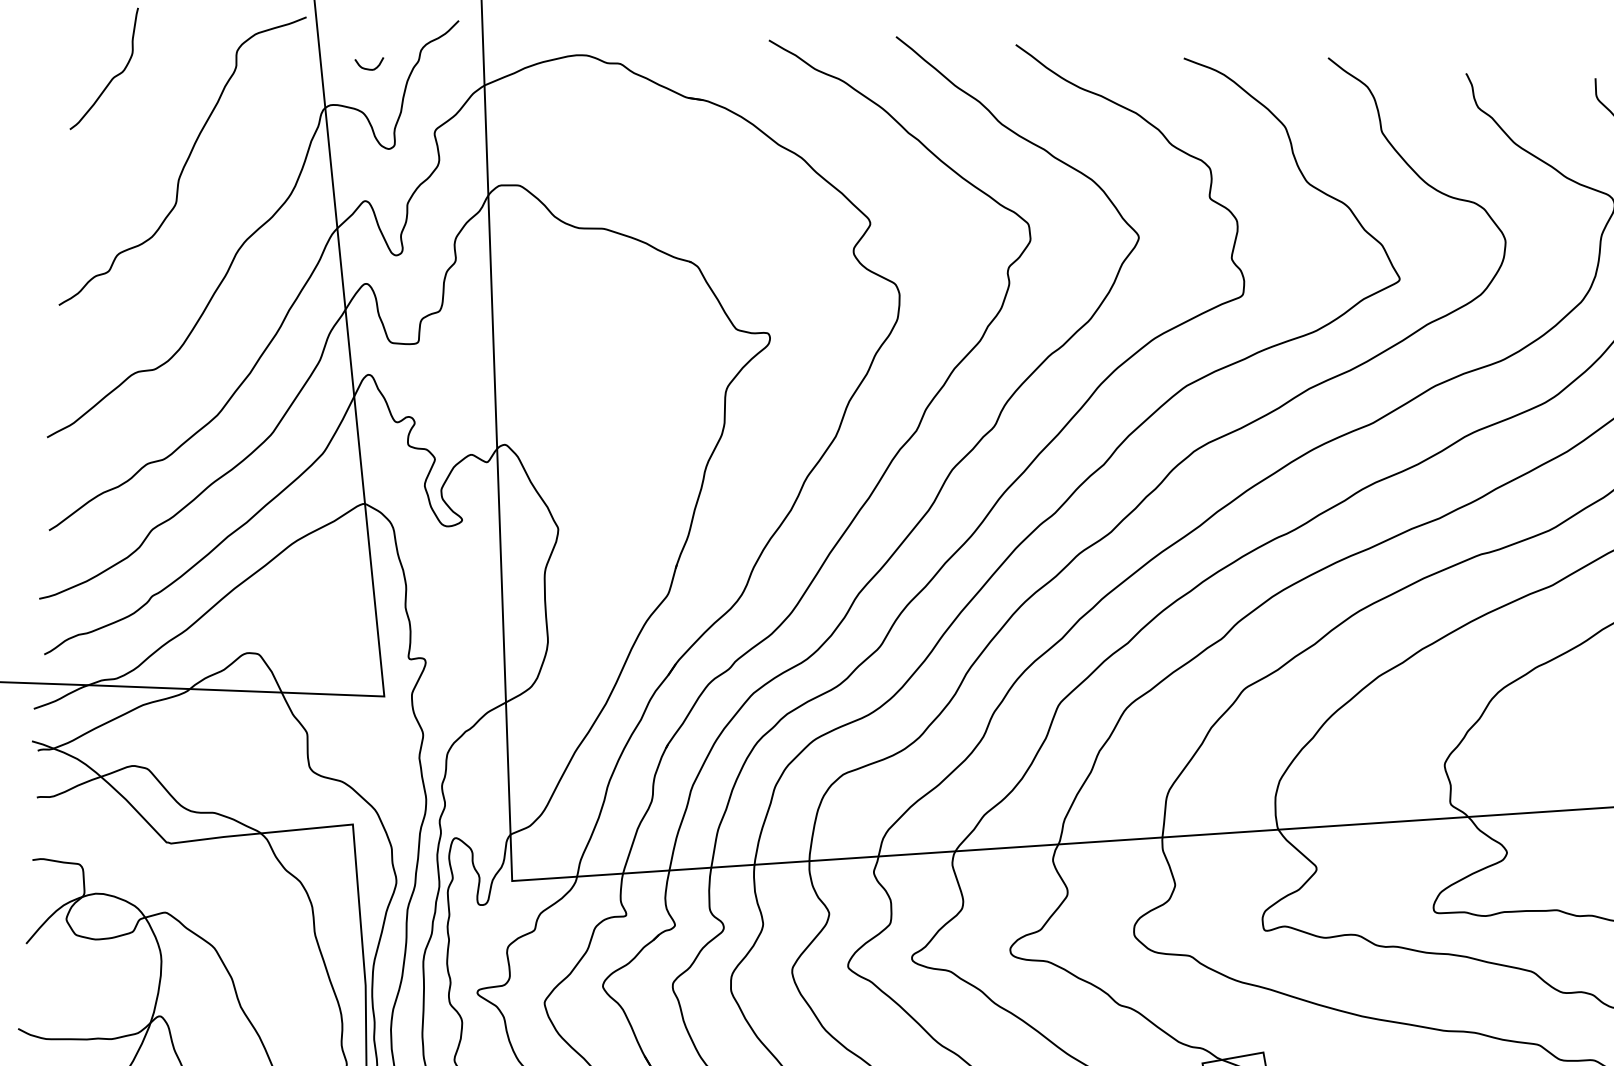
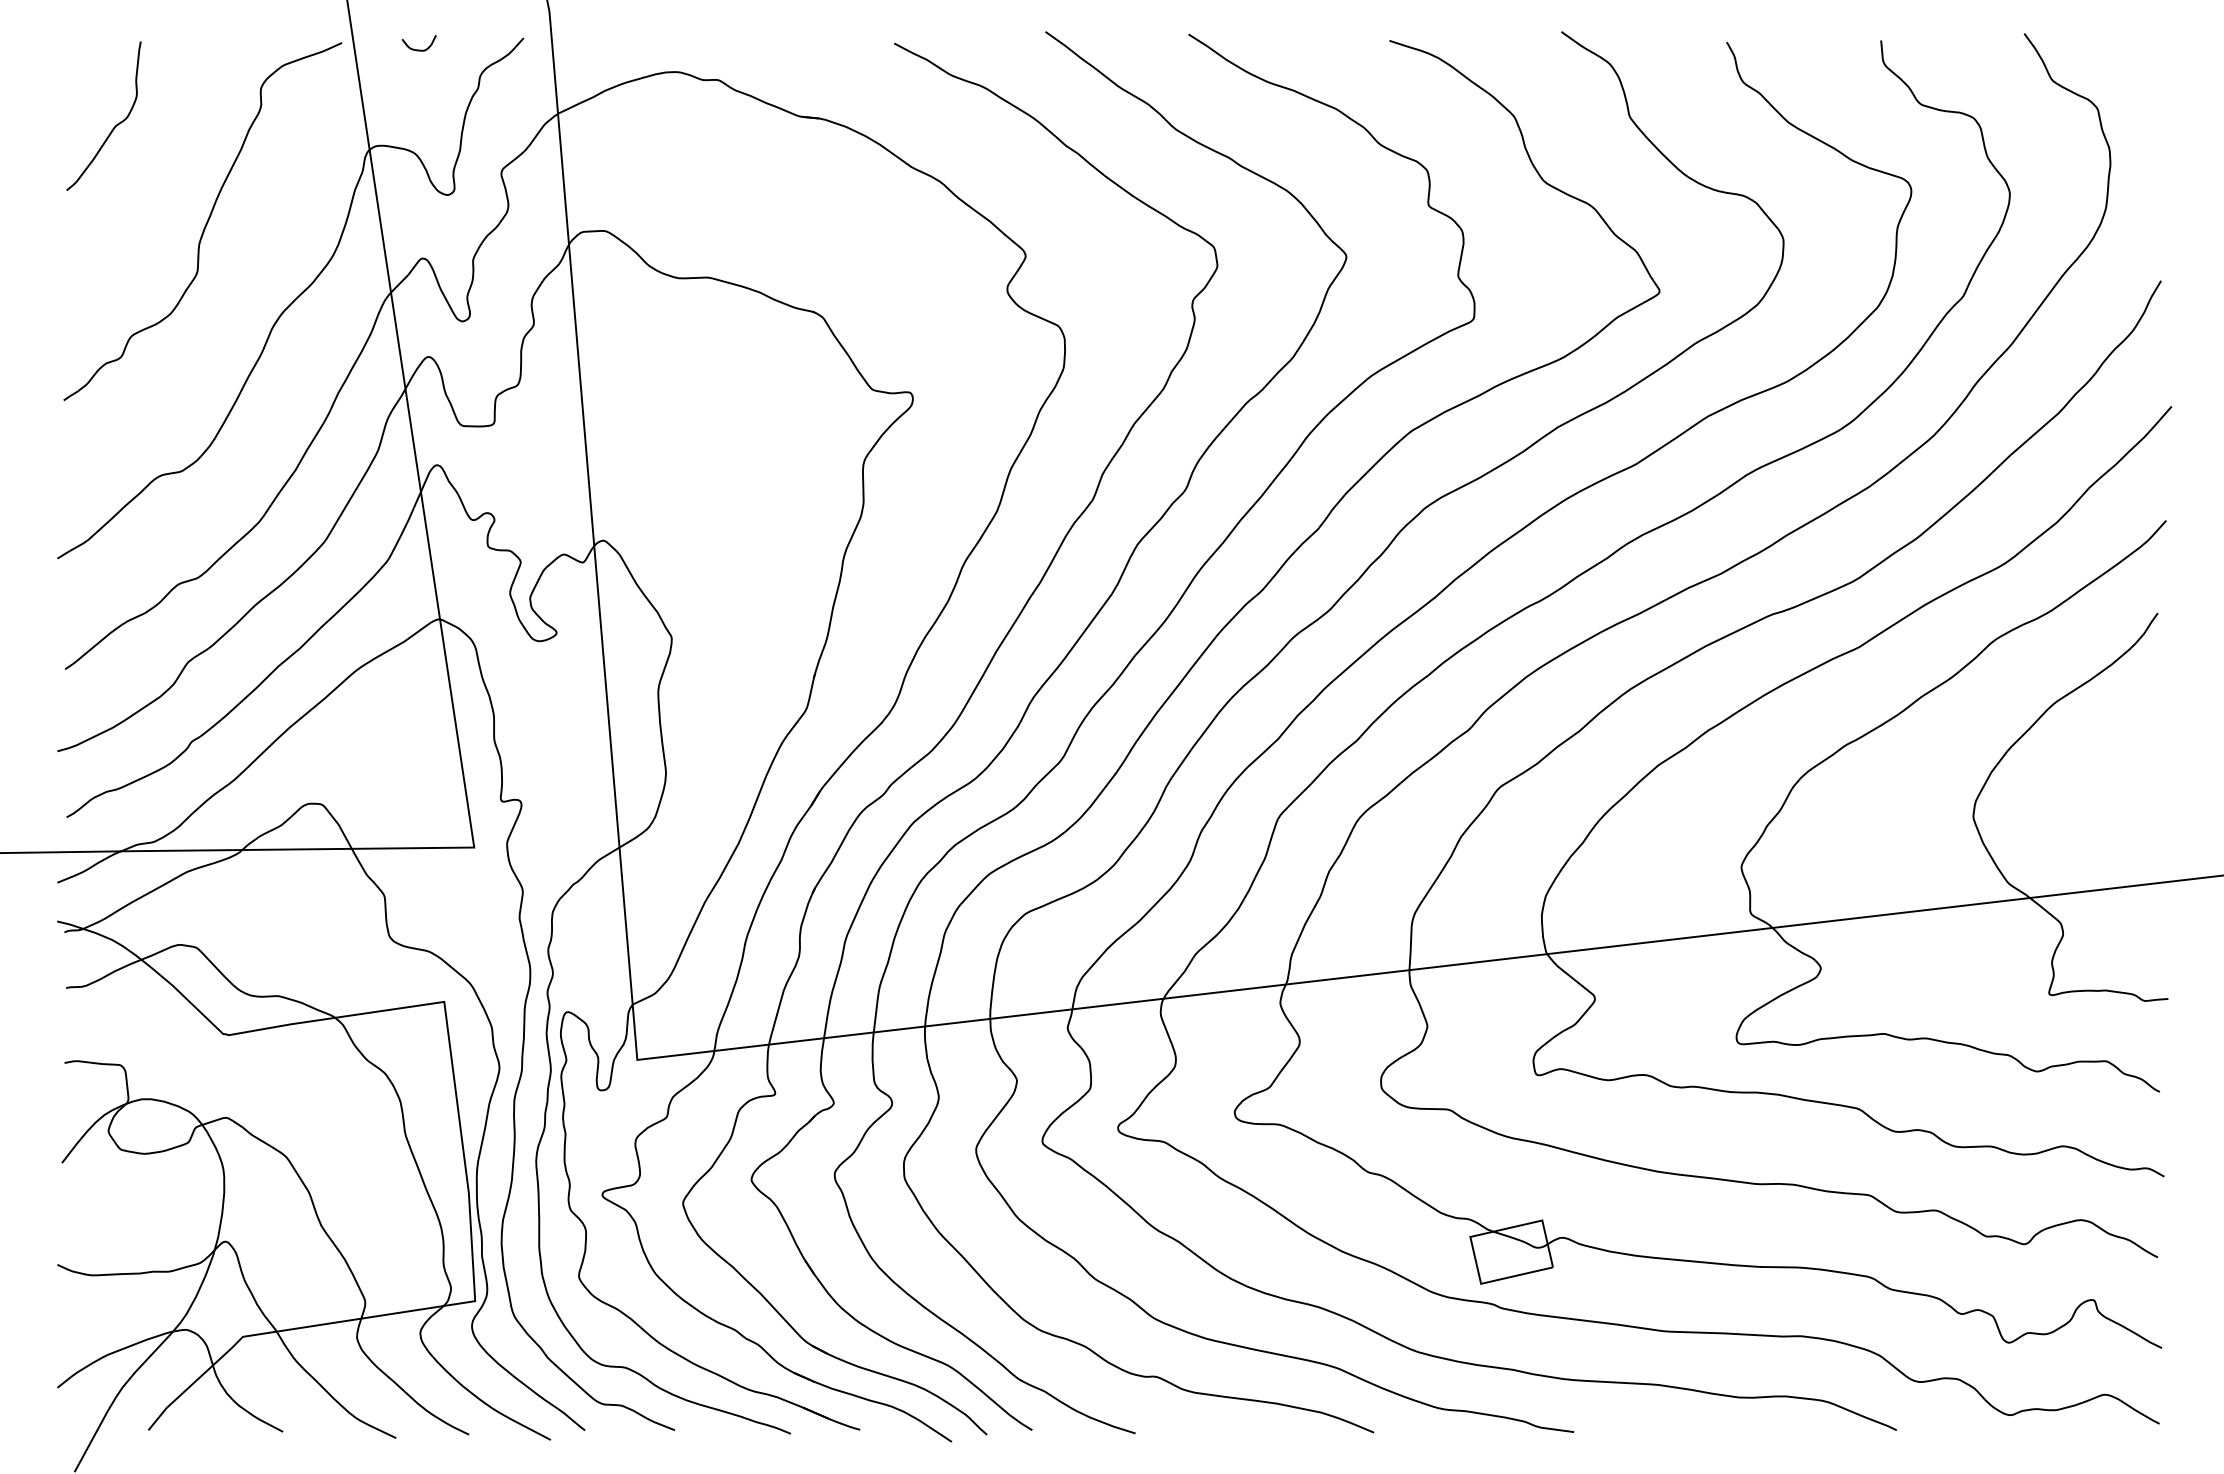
curve: (368, 68) -> (418, 49), moved

